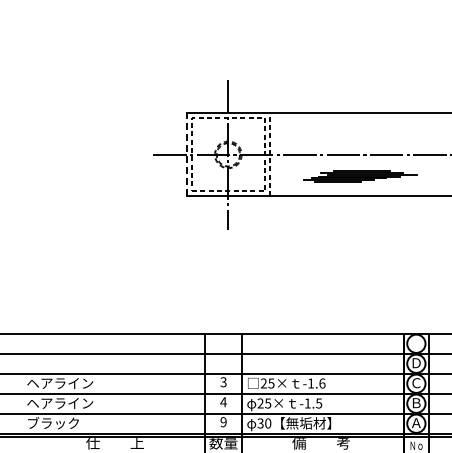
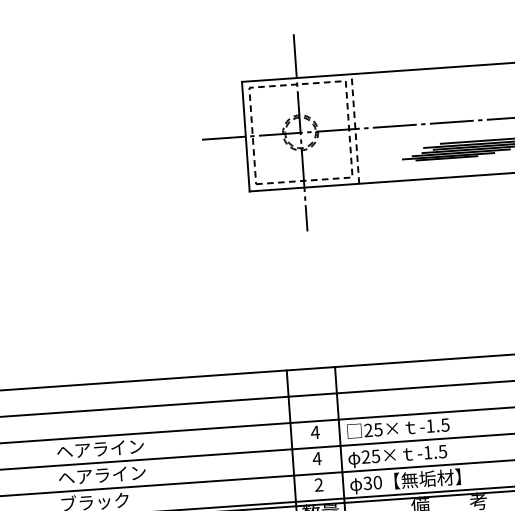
line: (186, 154) -> (245, 136), dashed -> solid
text: (223, 382) -> (315, 432), 3 -> 4
text: (322, 383) -> (445, 425), -1.6 -> -1.5
text: (223, 422) -> (318, 485), 9 -> 2

